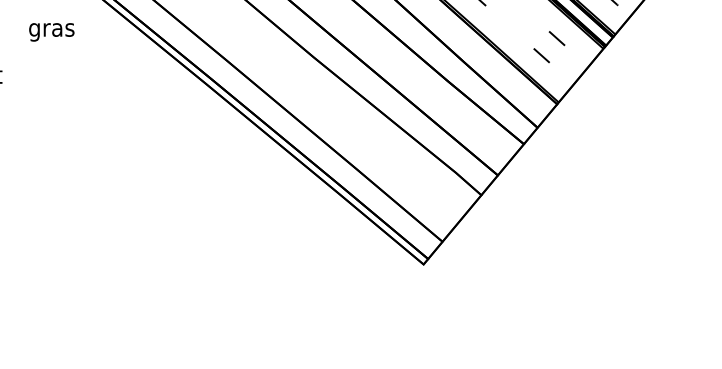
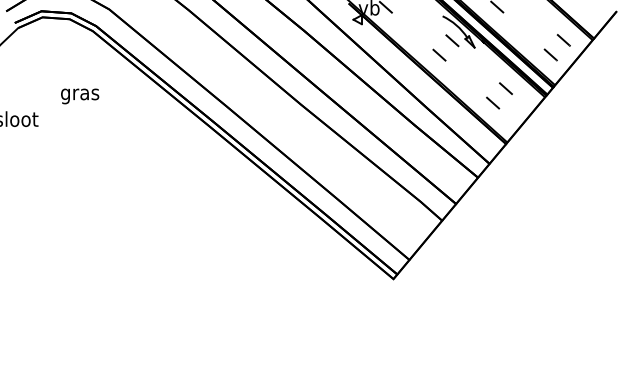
text: (52, 32) -> (80, 96), moved

